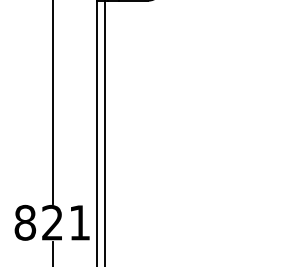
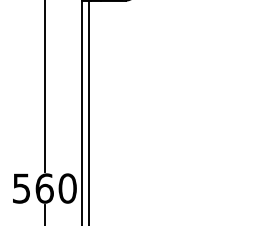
text: (52, 222) -> (44, 188), 821 -> 560

